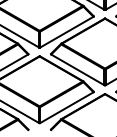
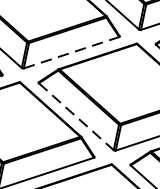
line: (66, 32) -> (70, 53), solid -> dashed
line: (77, 69) -> (75, 115), solid -> dashed

